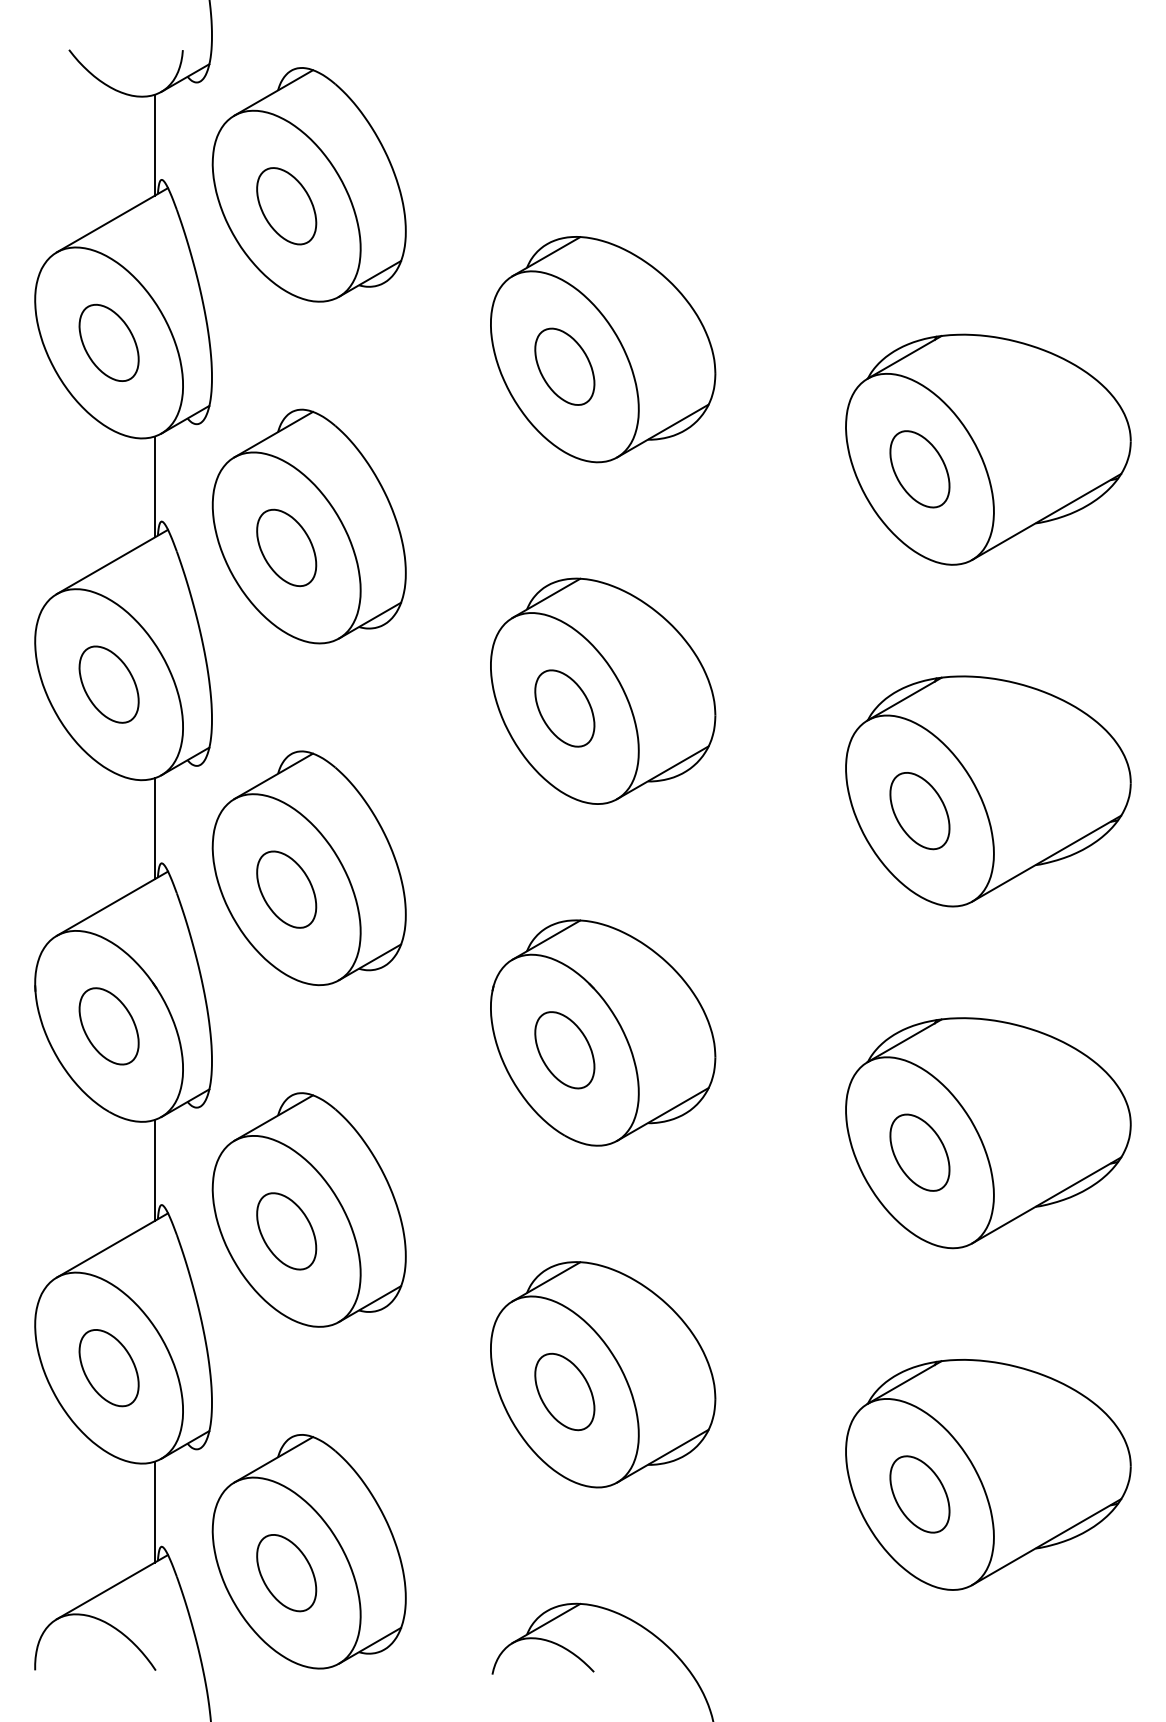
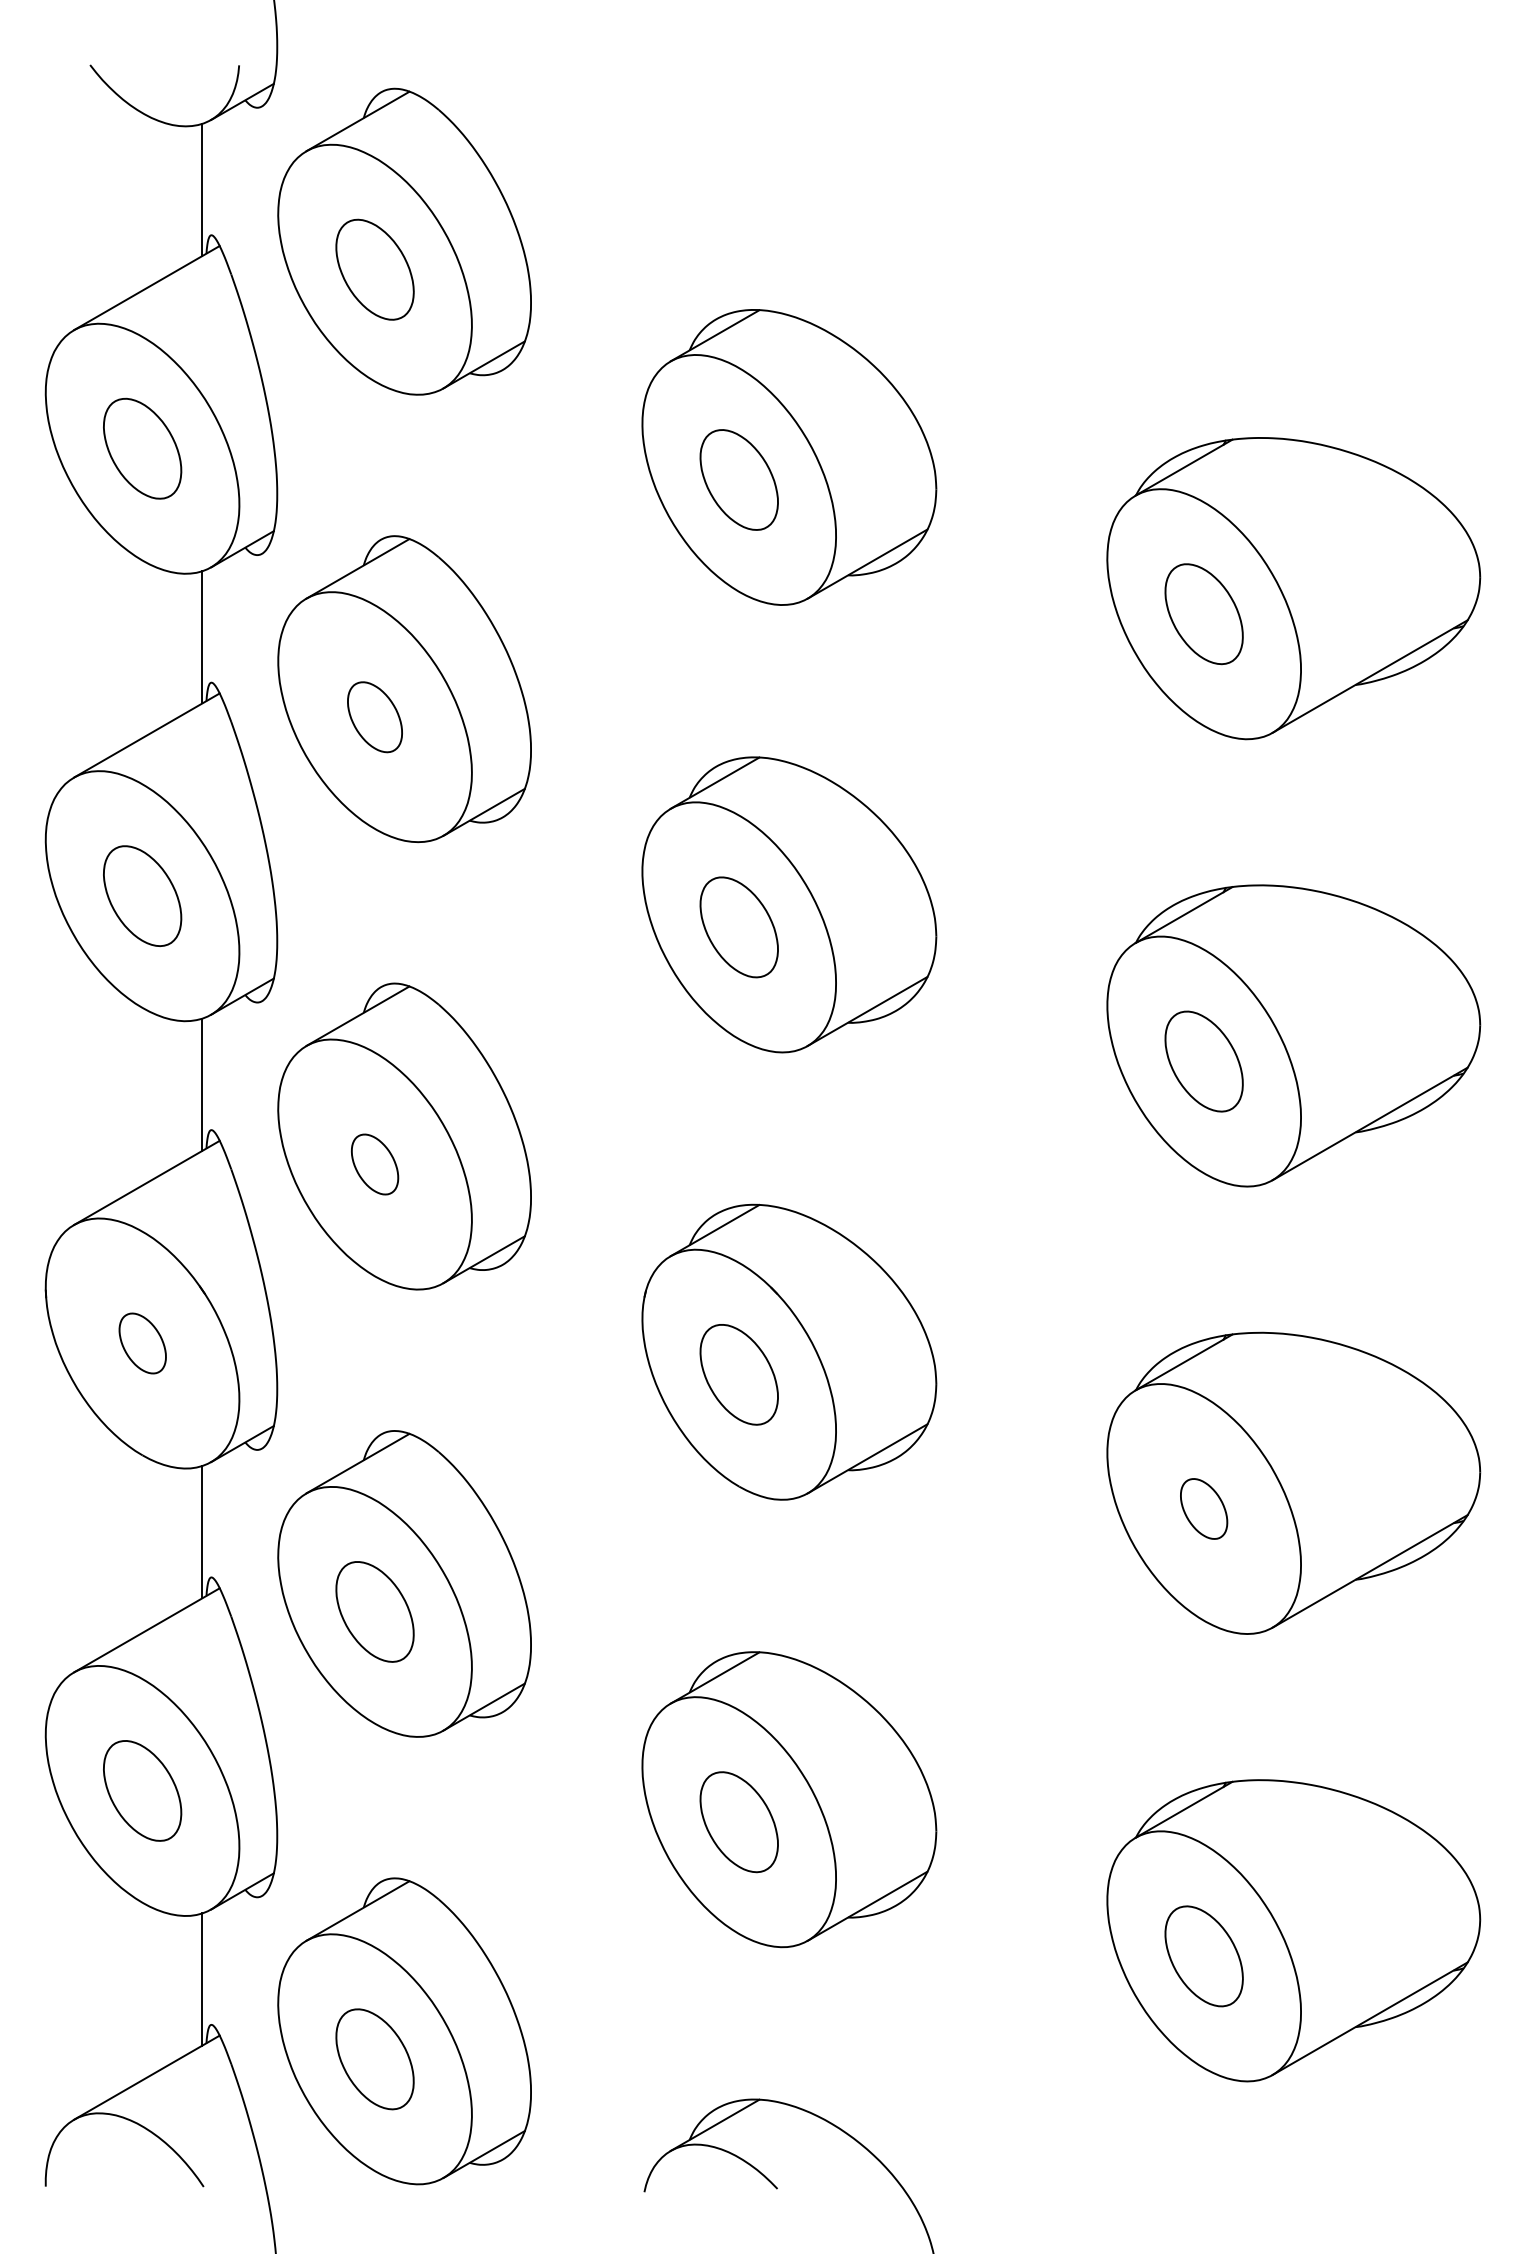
part: (286, 548) -> (374, 717), size x0.7
part: (286, 889) -> (374, 1164), size x0.6
part: (109, 1026) -> (142, 1343), size x0.6
part: (919, 1152) -> (1203, 1508), size x0.6

